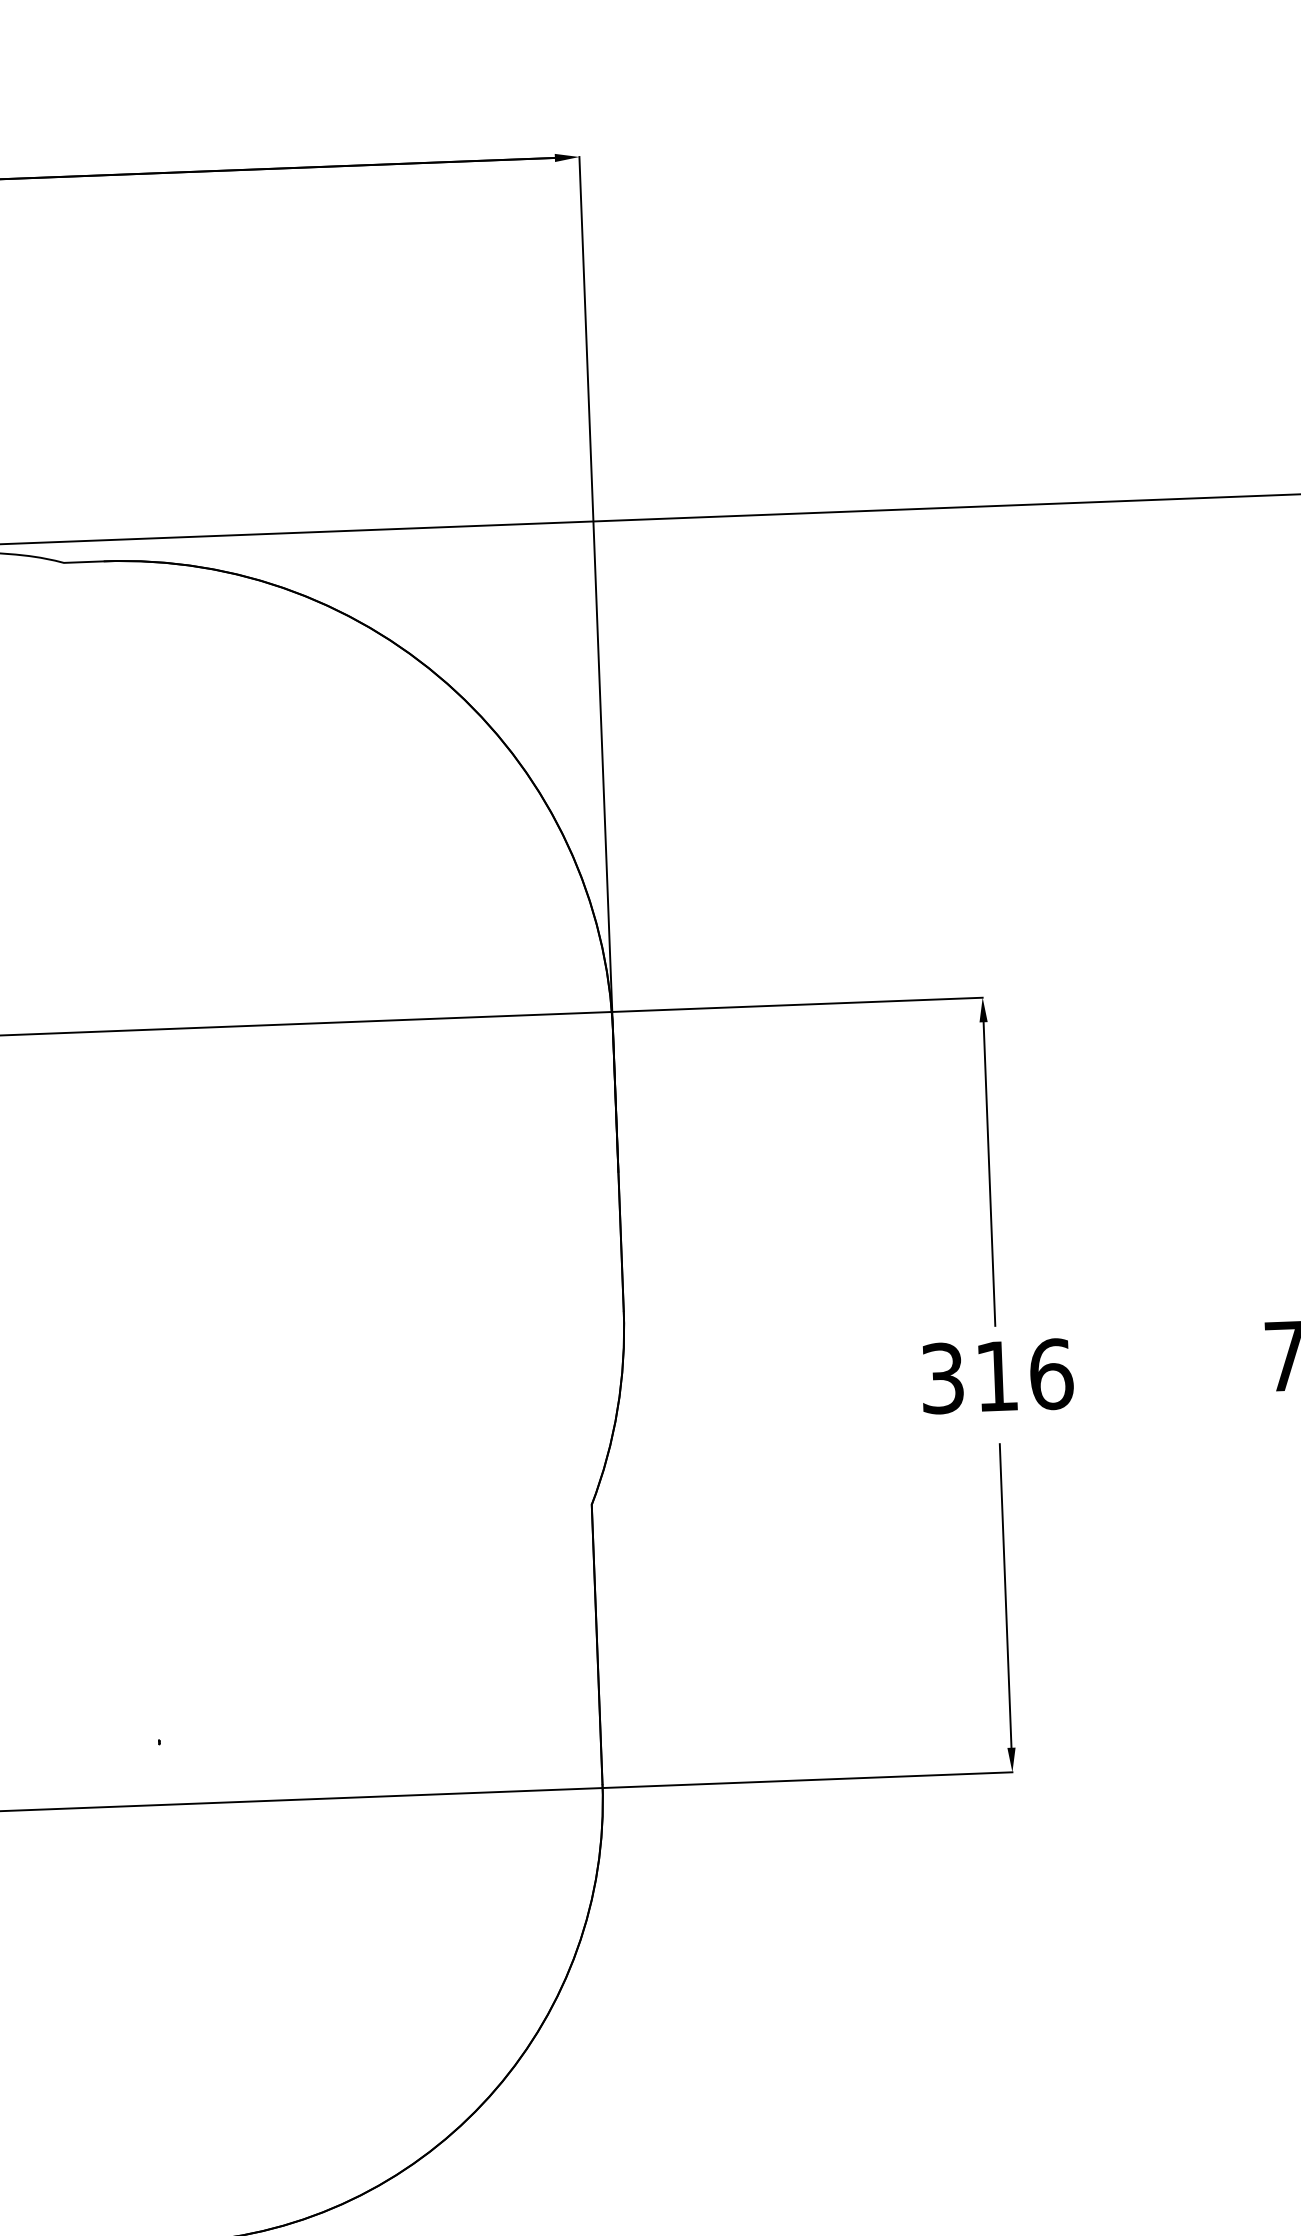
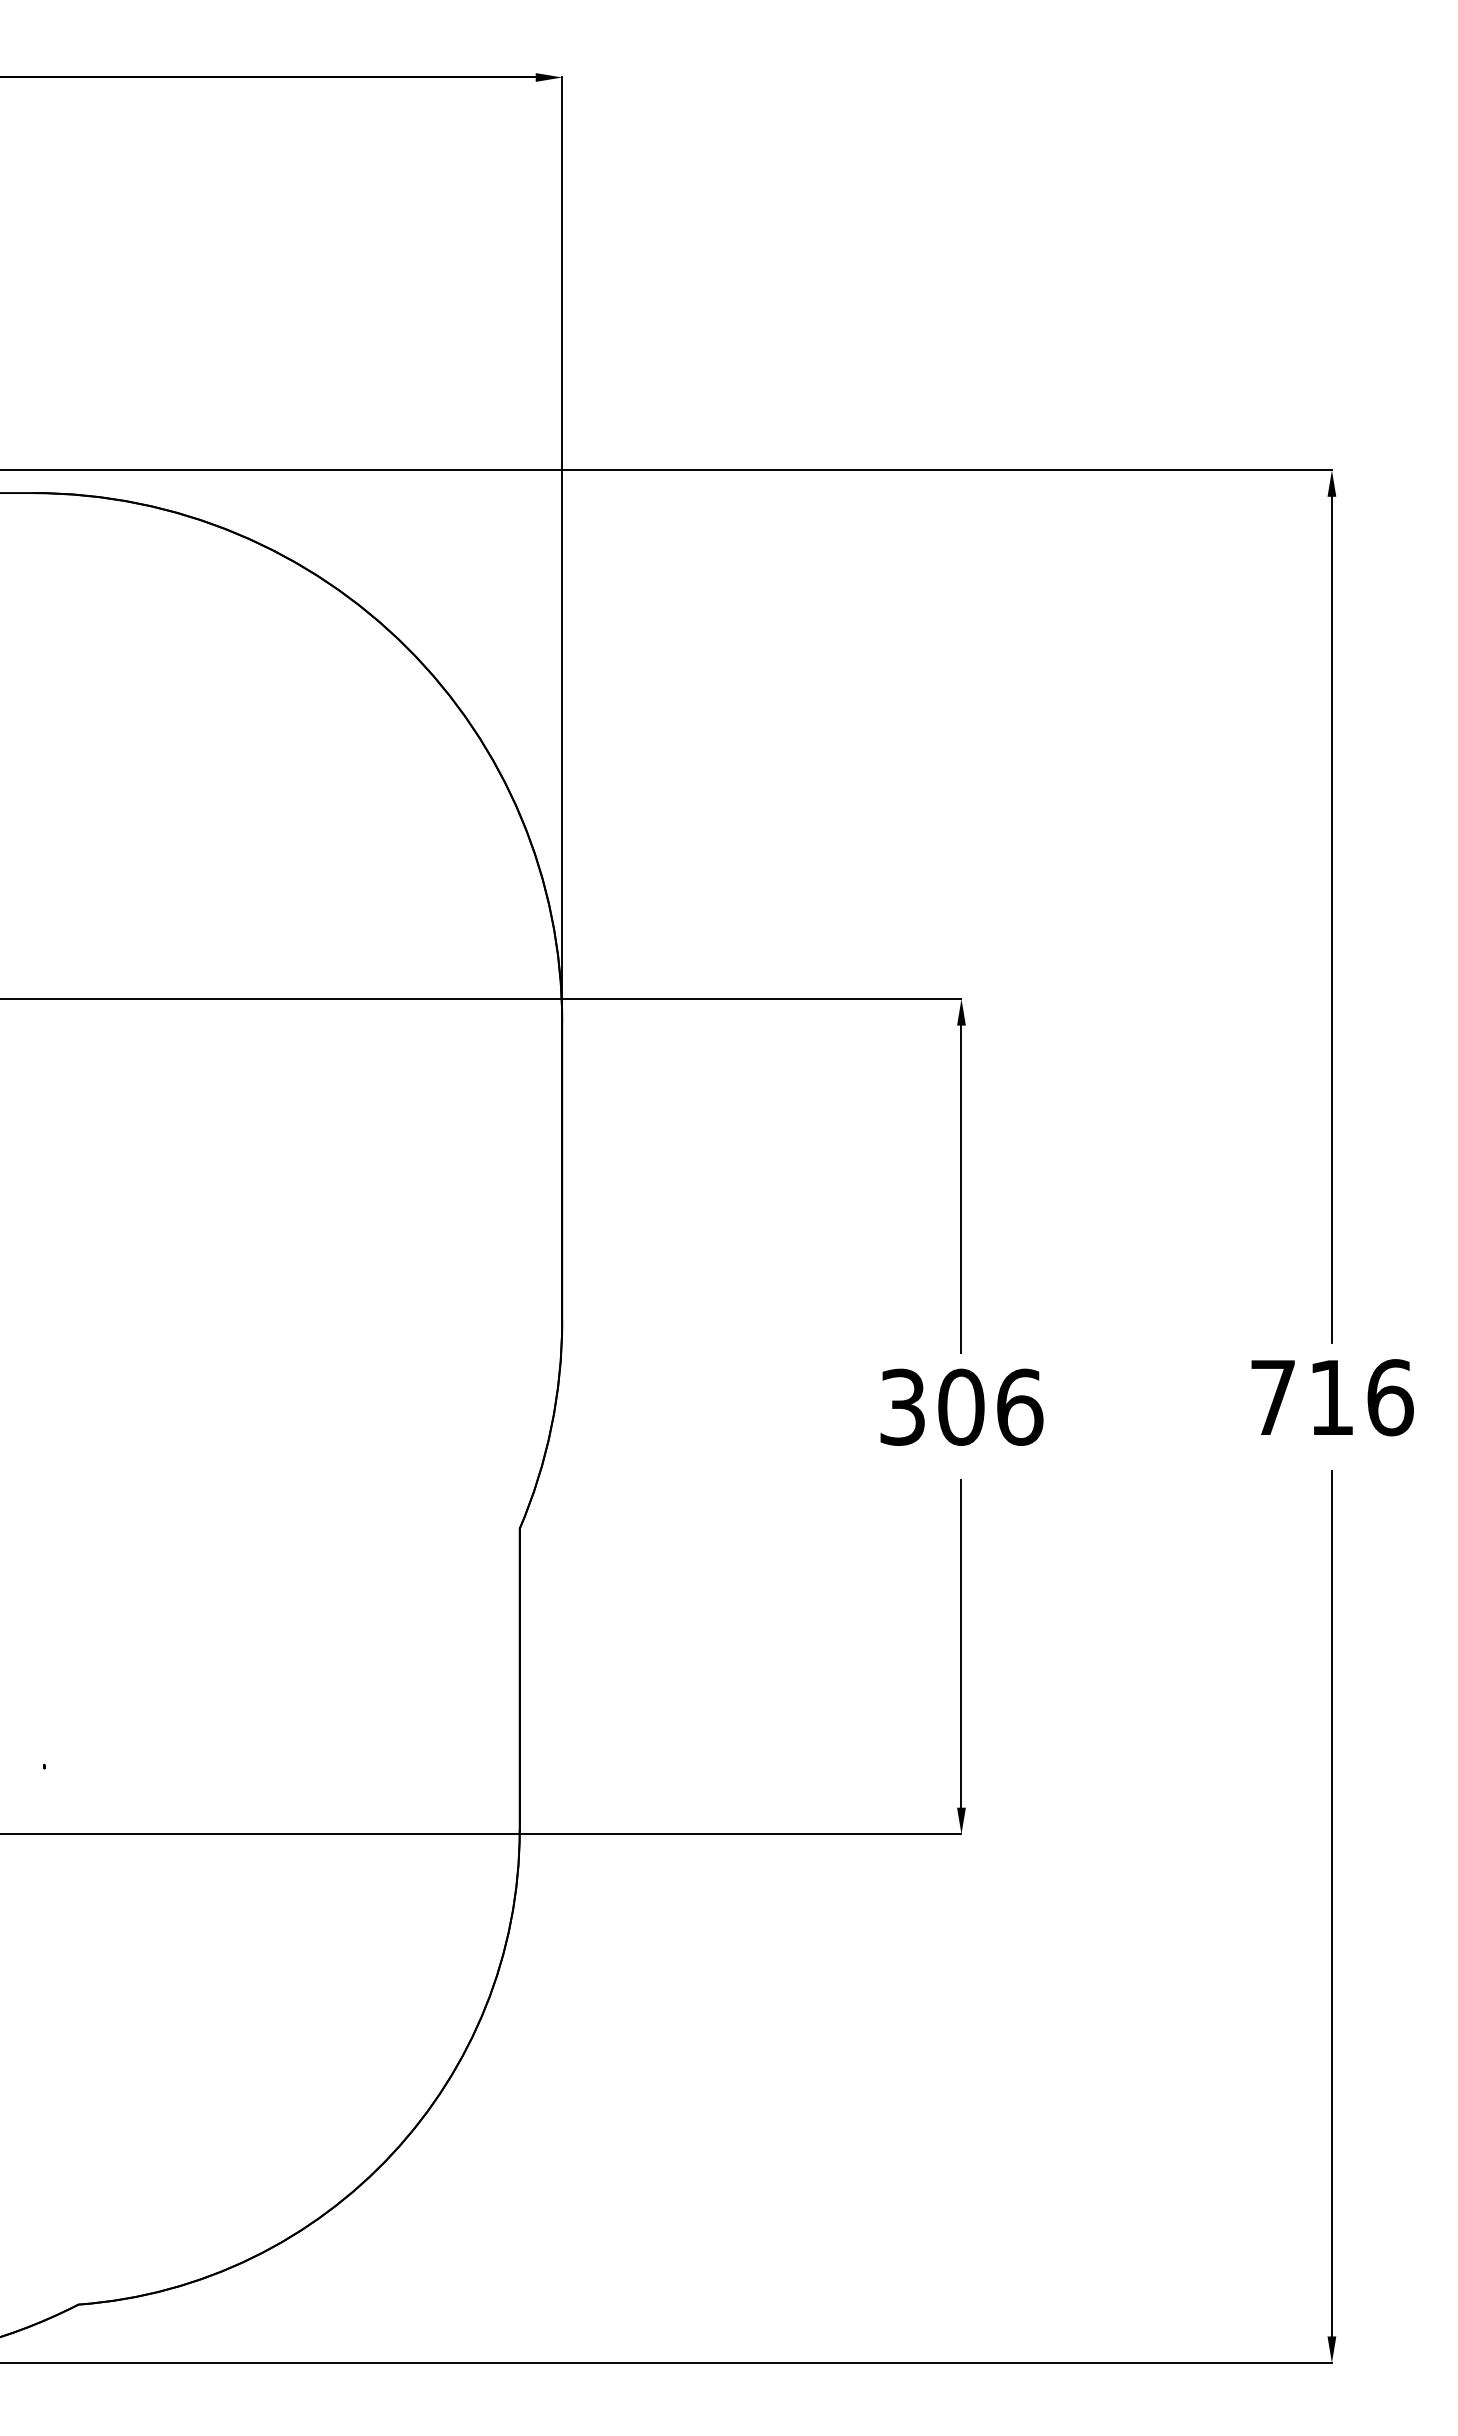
text: (997, 1375) -> (961, 1406), 316 -> 306

